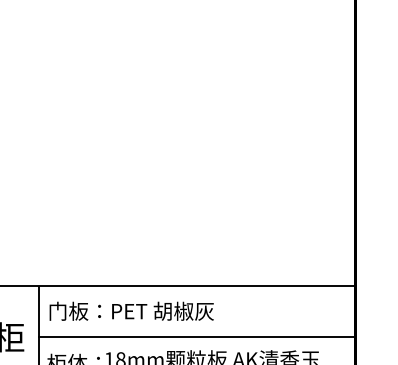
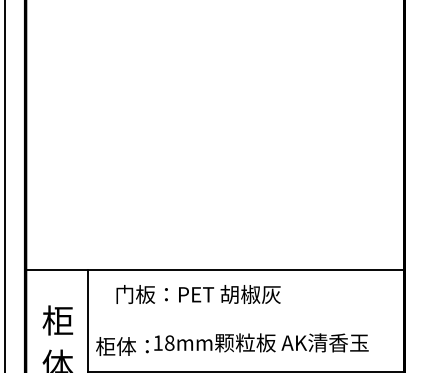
text: (131, 311) -> (198, 294), moved
line: (196, 336) -> (245, 319), removed

